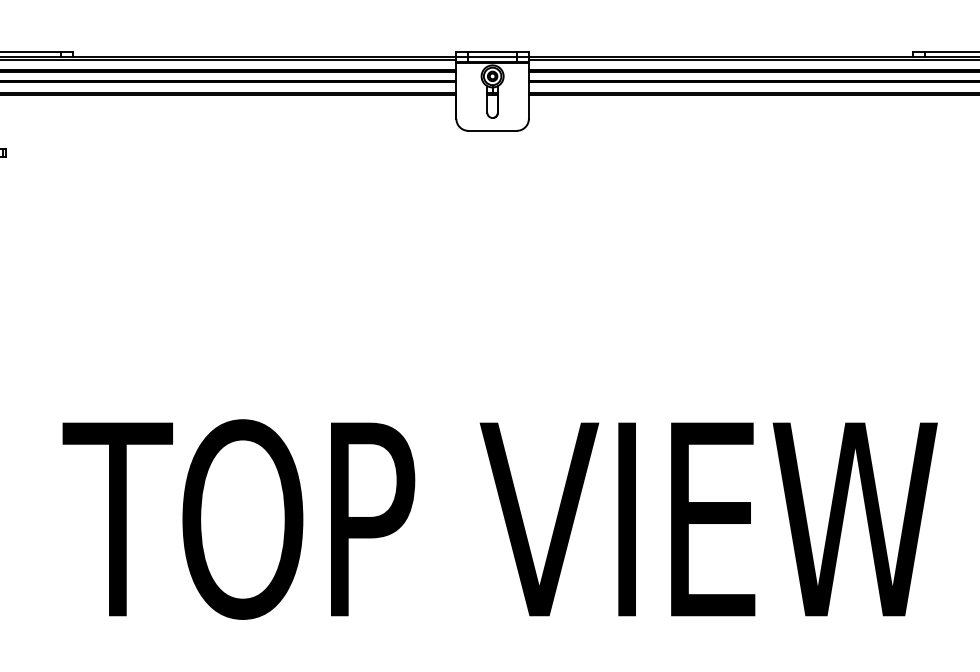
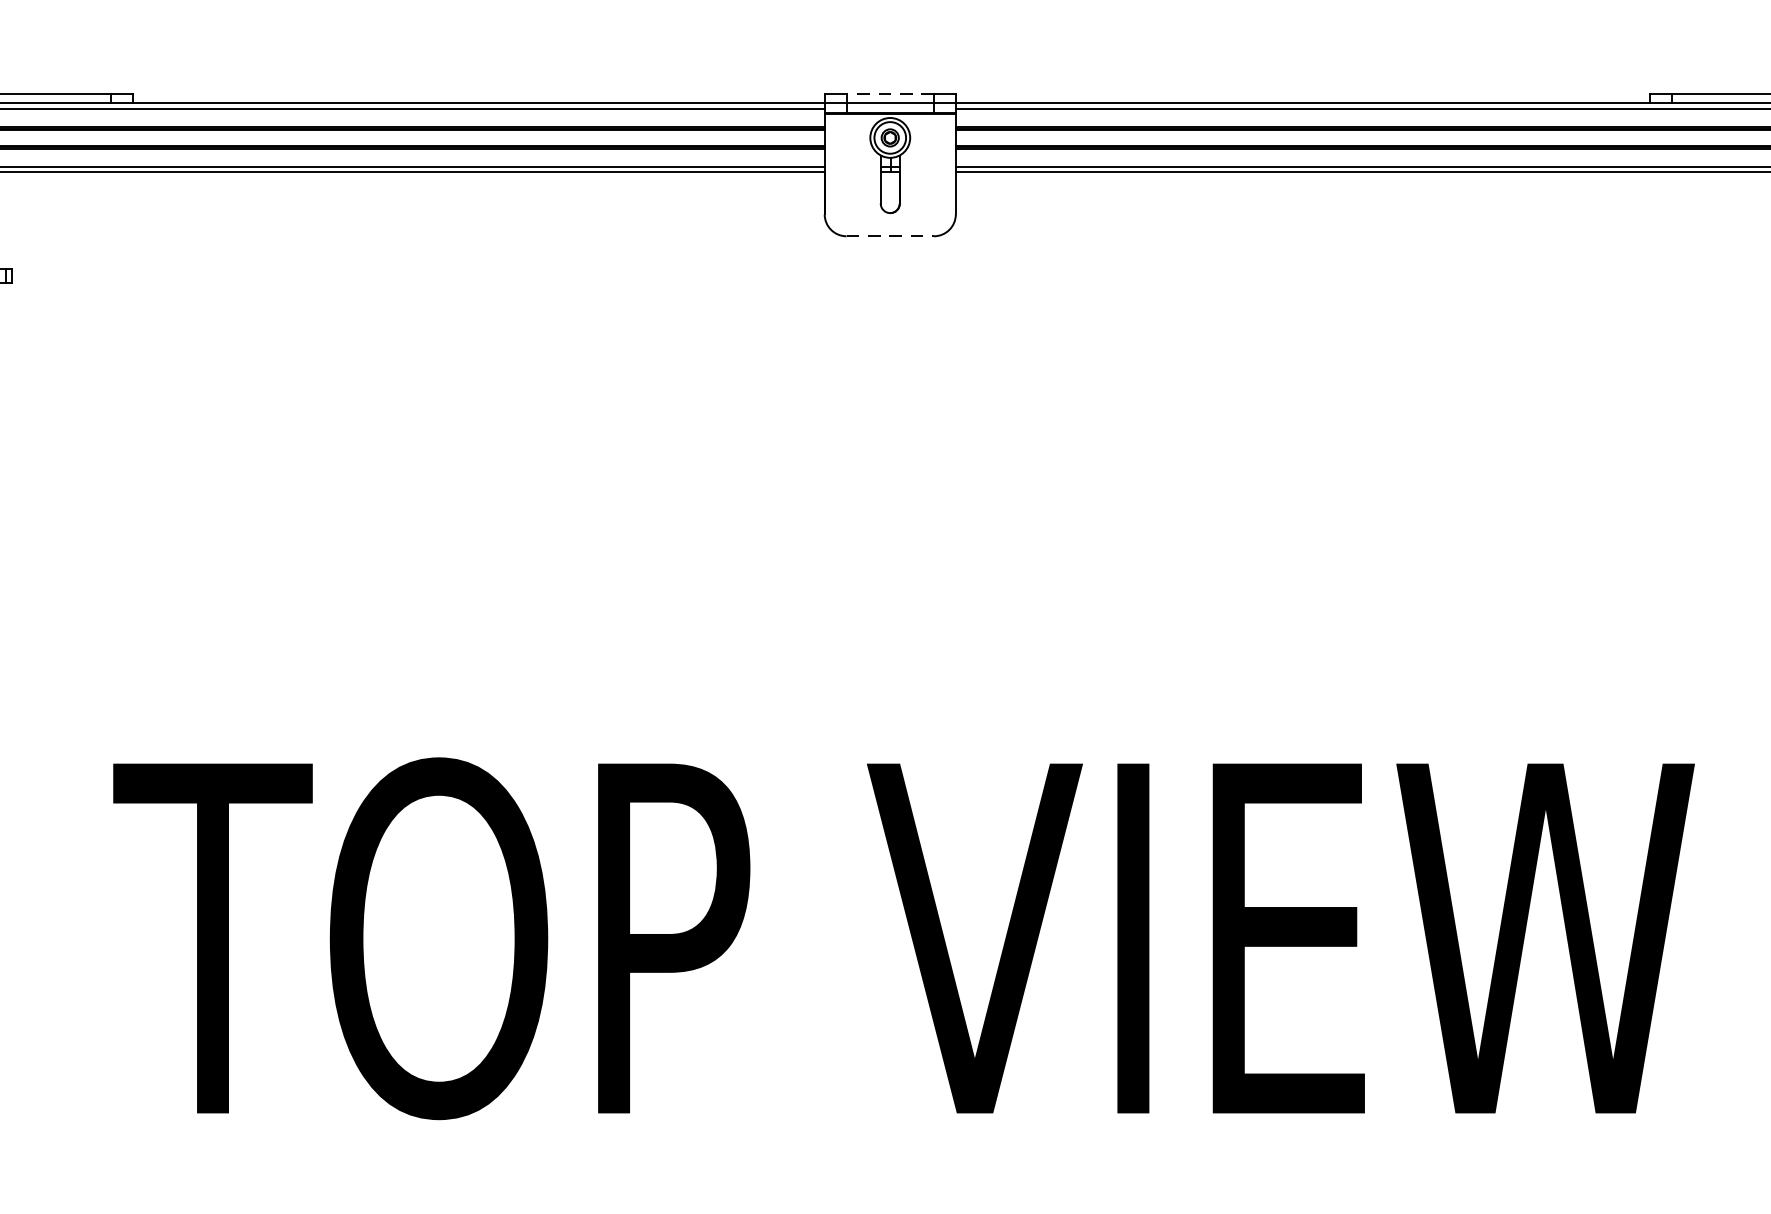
line: (492, 52) -> (890, 94), solid -> dashed
line: (493, 130) -> (891, 235), solid -> dashed

